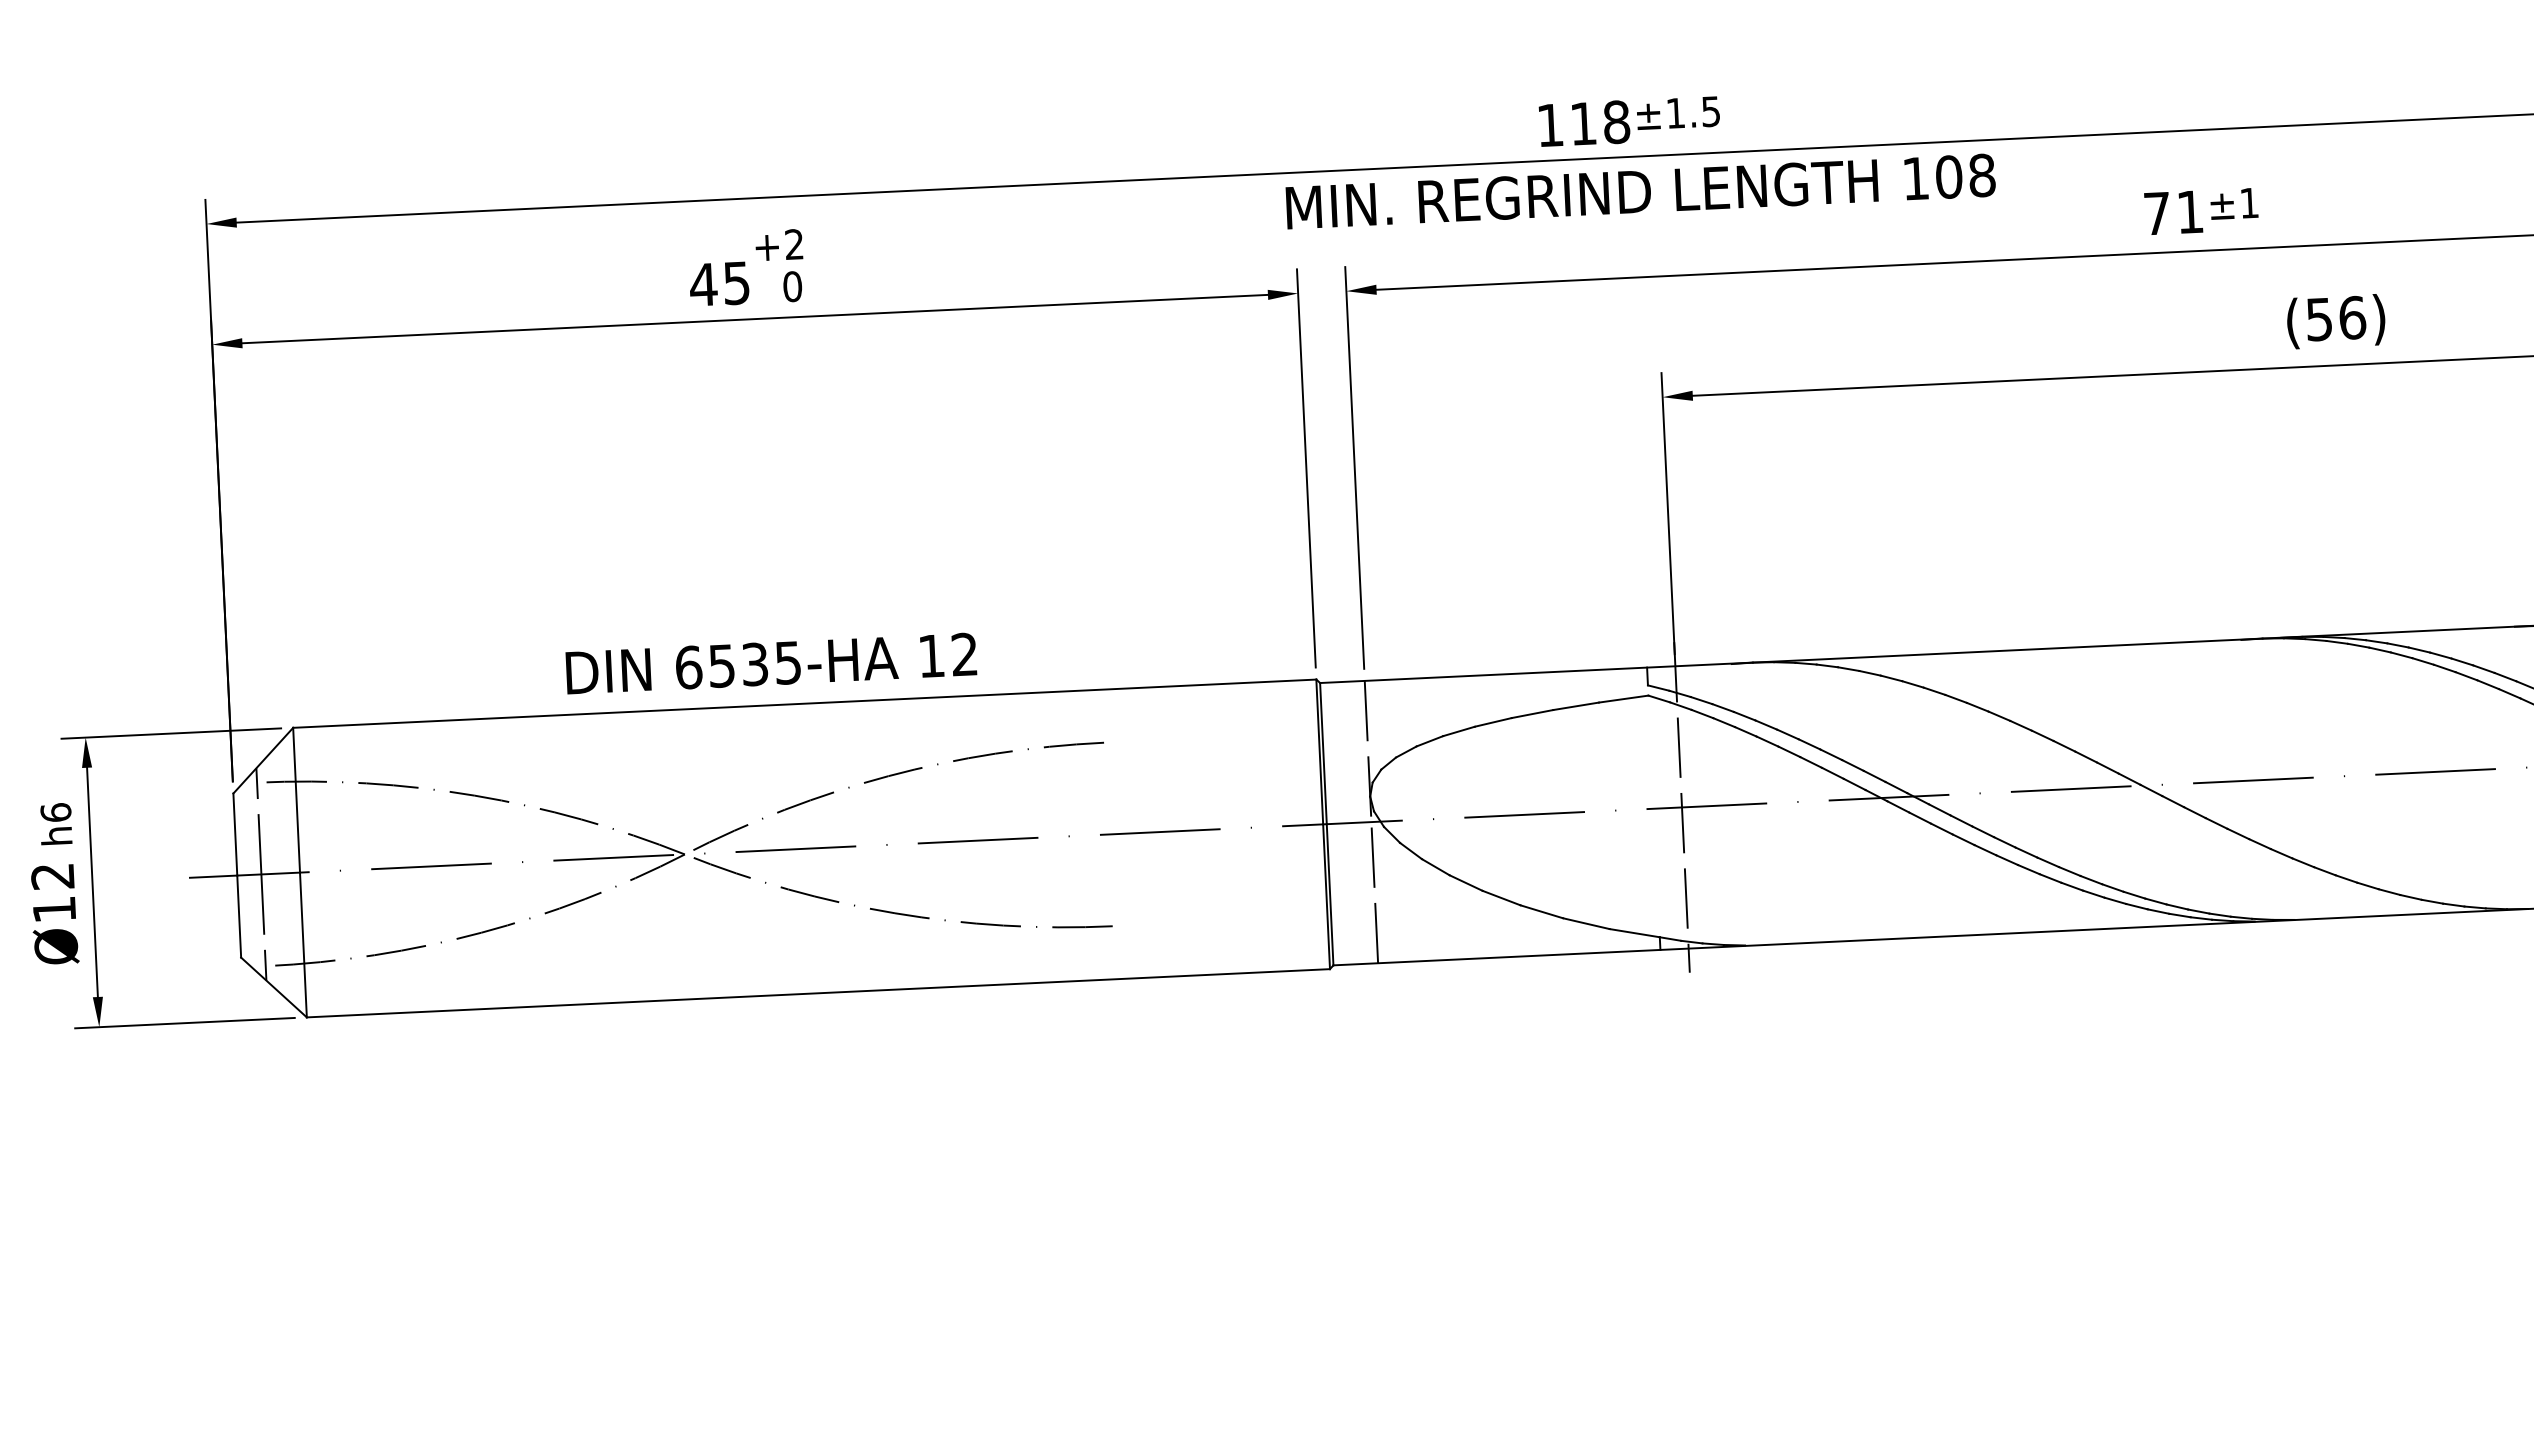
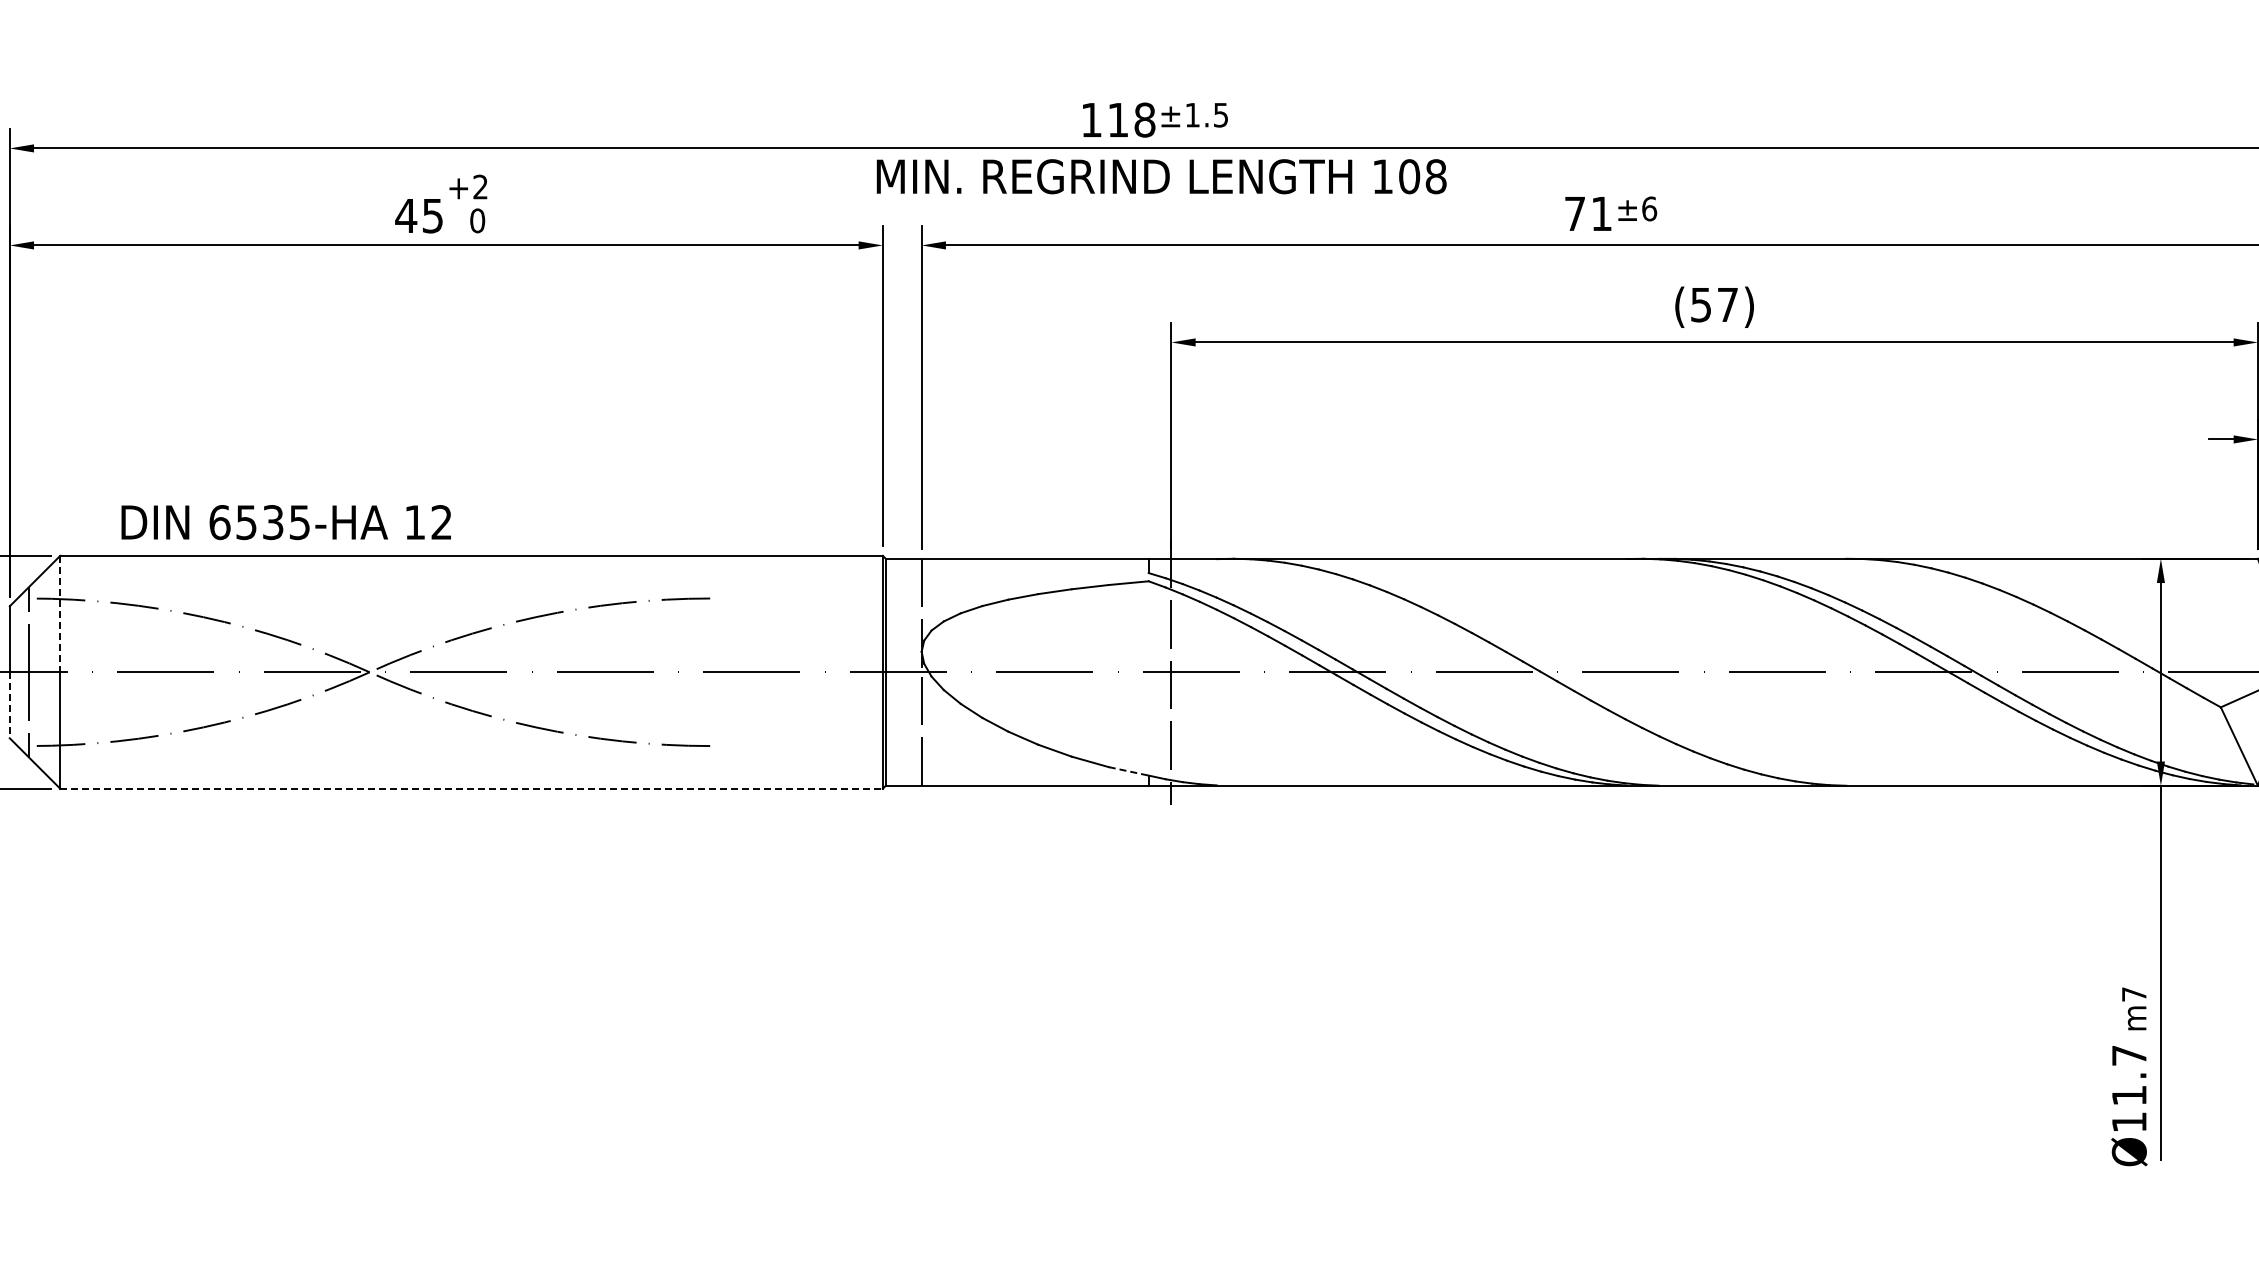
text: (2249, 202) -> (1649, 208), ±1 -> ±6
text: (2352, 317) -> (1727, 304), (56) -> (57)
text: (770, 663) -> (285, 522), moved
line: (296, 800) -> (60, 614), solid -> dashed
line: (238, 916) -> (9, 705), solid -> dashed
line: (1635, 933) -> (1129, 771), solid -> dashed
line: (819, 992) -> (472, 788), solid -> dashed

